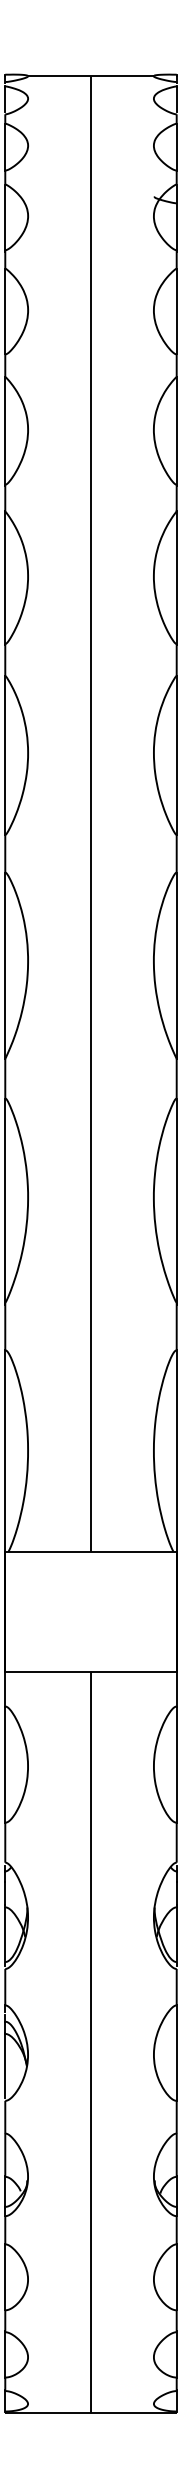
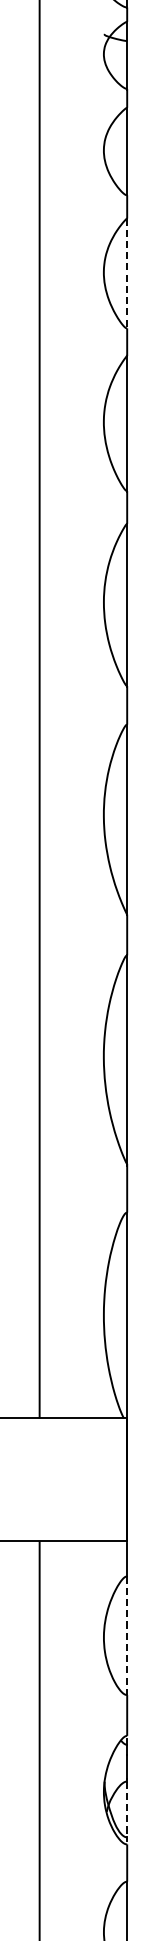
line: (176, 431) -> (126, 274), solid -> dashed
line: (176, 1765) -> (126, 1636), solid -> dashed
line: (176, 1934) -> (126, 1809), solid -> dashed

